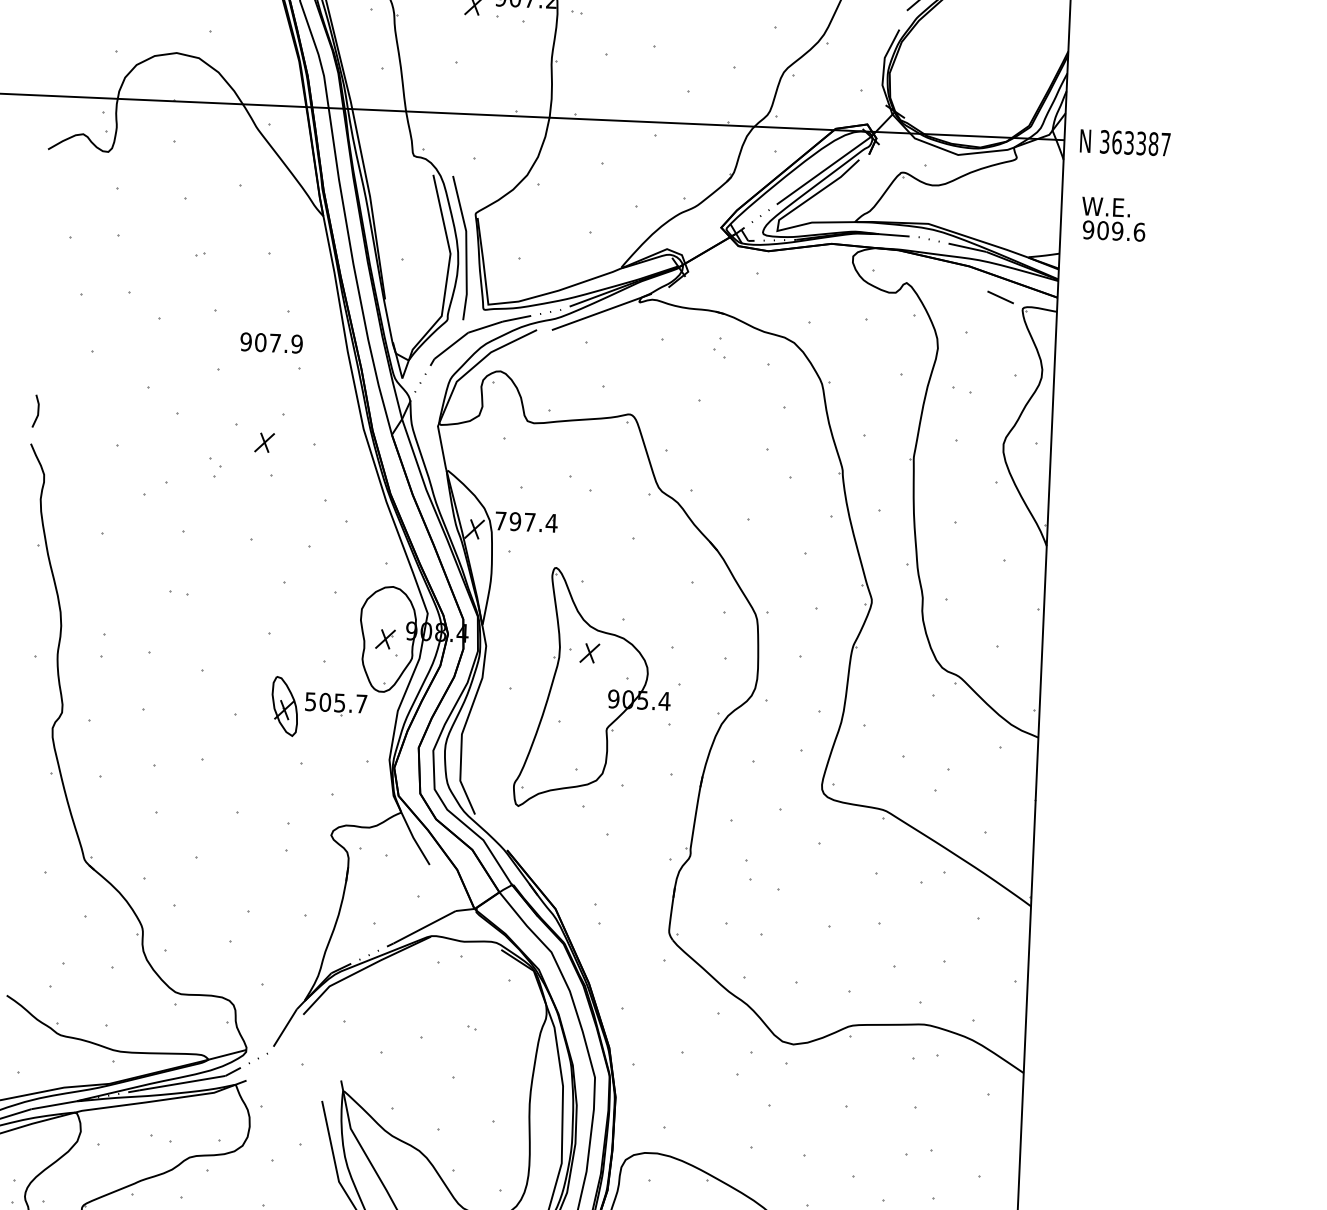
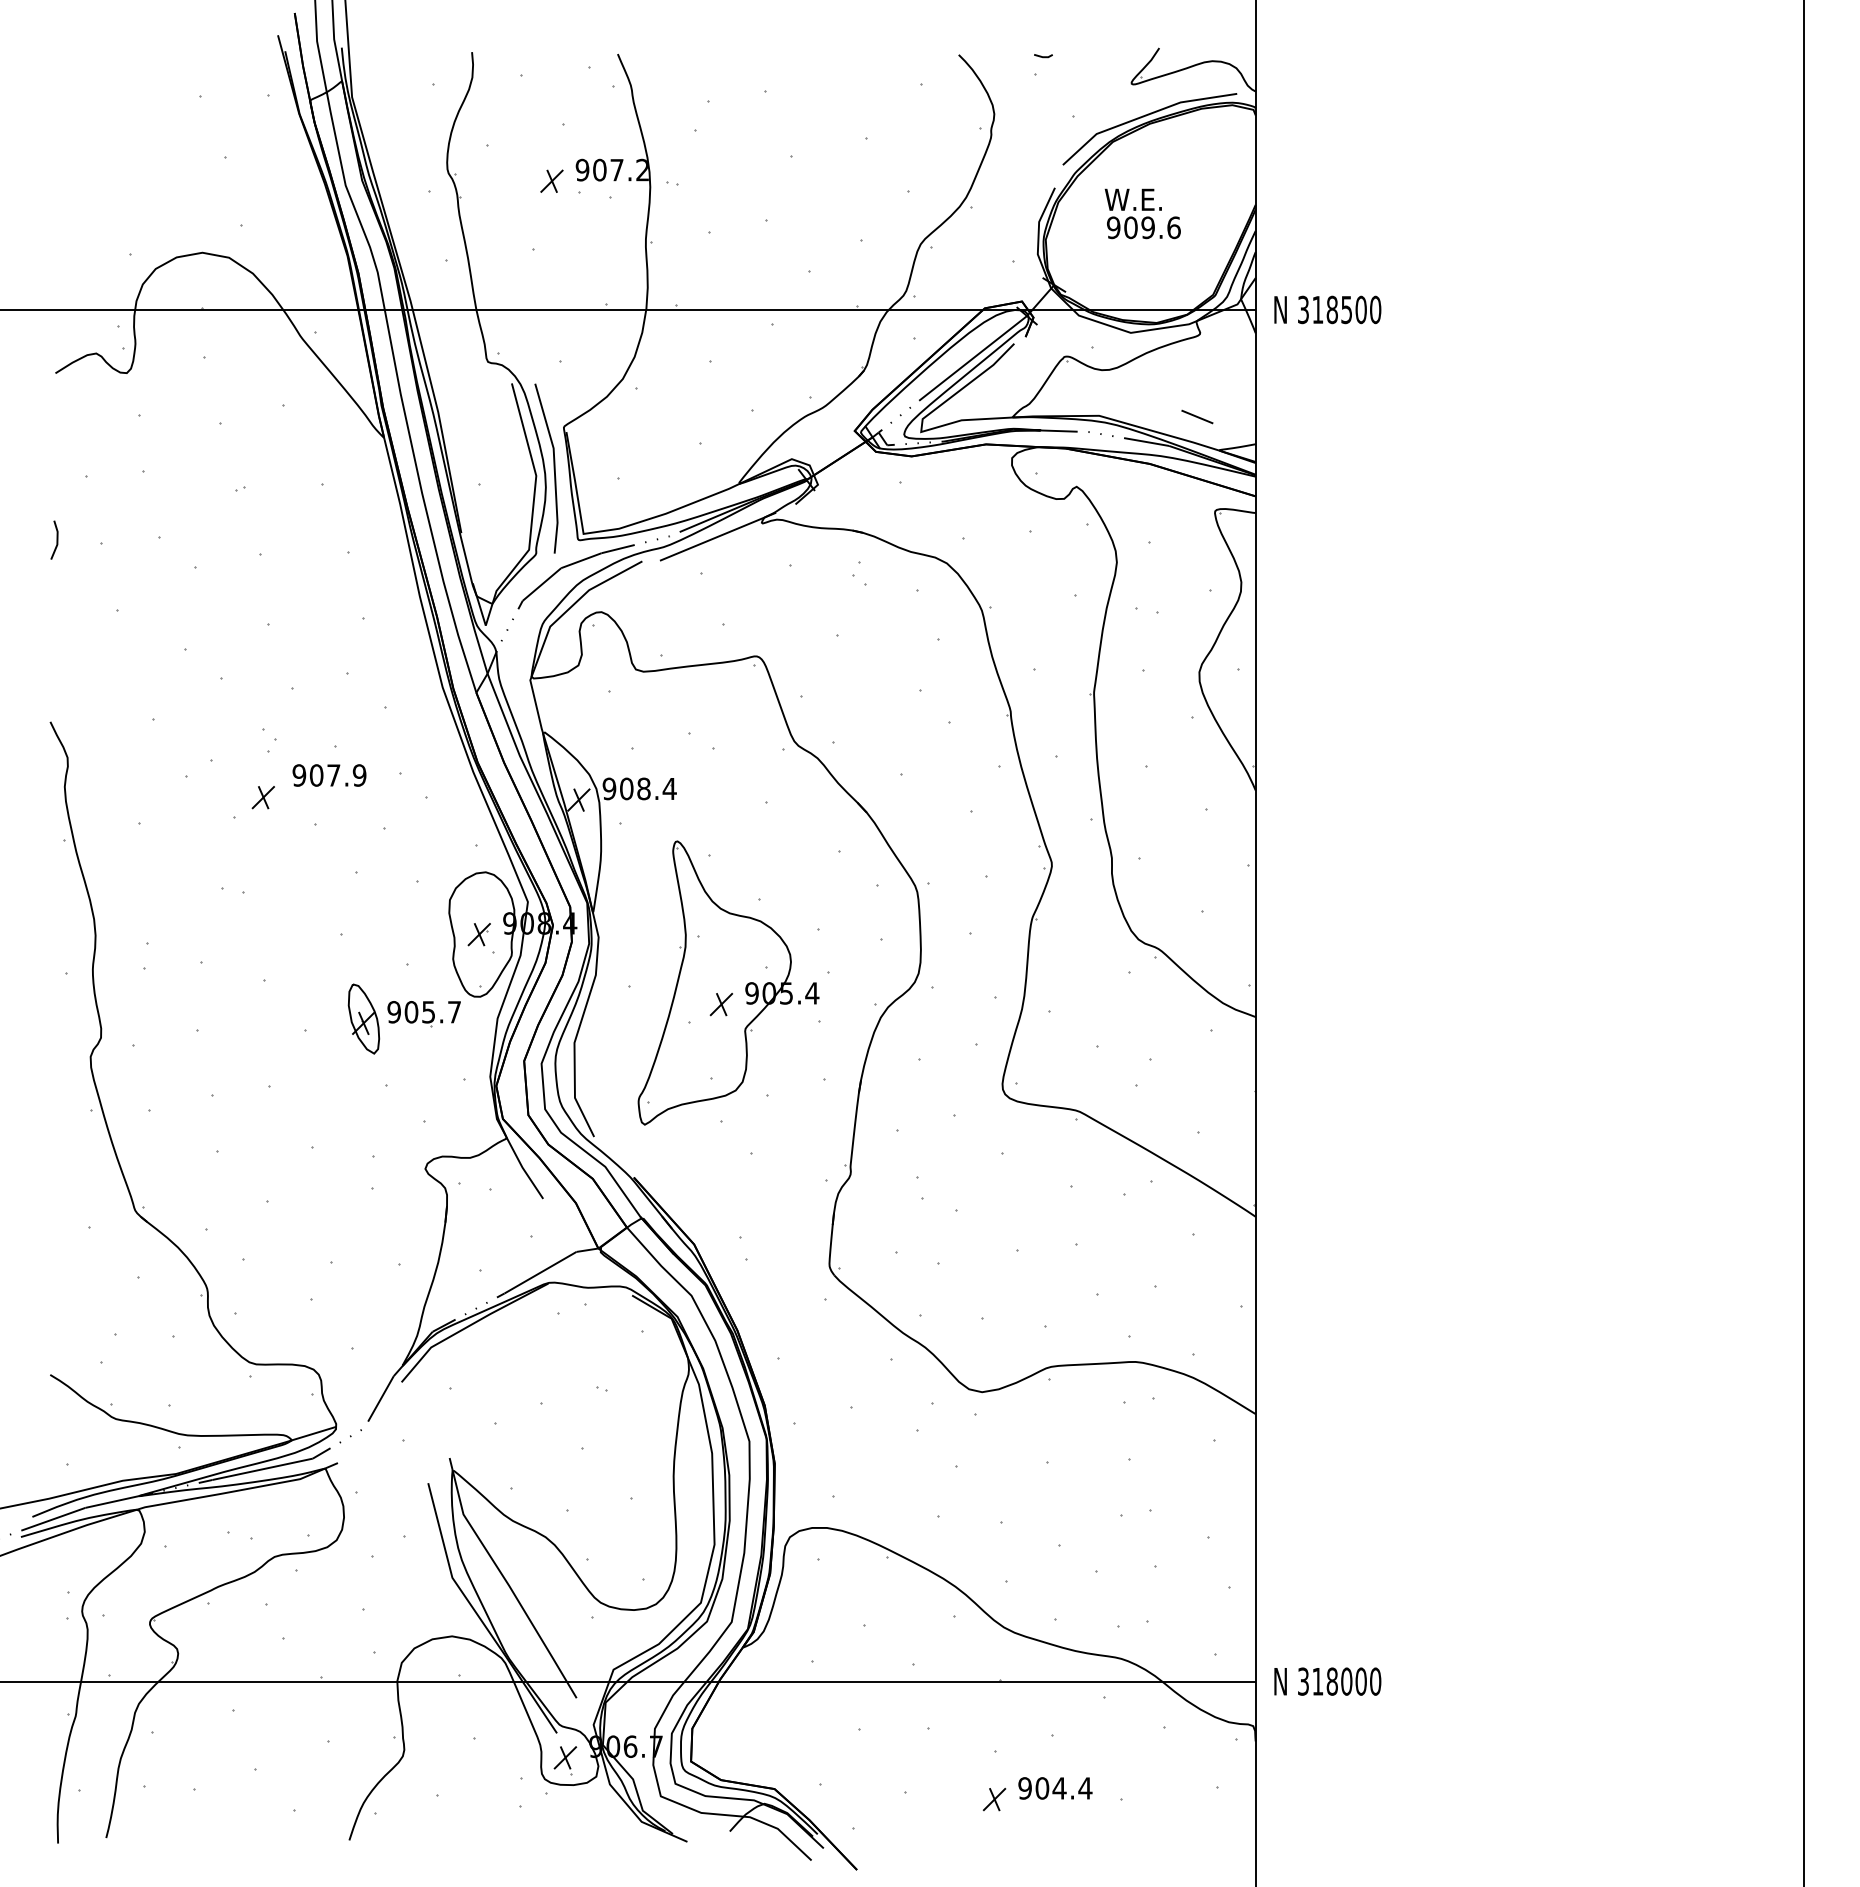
text: (1141, 143) -> (1346, 309), 363387 -> 318500
text: (1113, 218) -> (1142, 213), moved
line: (1000, 297) -> (1197, 416), moved
text: (271, 343) -> (329, 775), moved
line: (37, 410) -> (56, 539), moved
part: (263, 442) -> (262, 797), moved
text: (515, 521) -> (626, 788), 797.4 -> 908.4
part: (589, 653) -> (720, 1004), moved
text: (310, 701) -> (393, 1012), 505.7 -> 905.7

